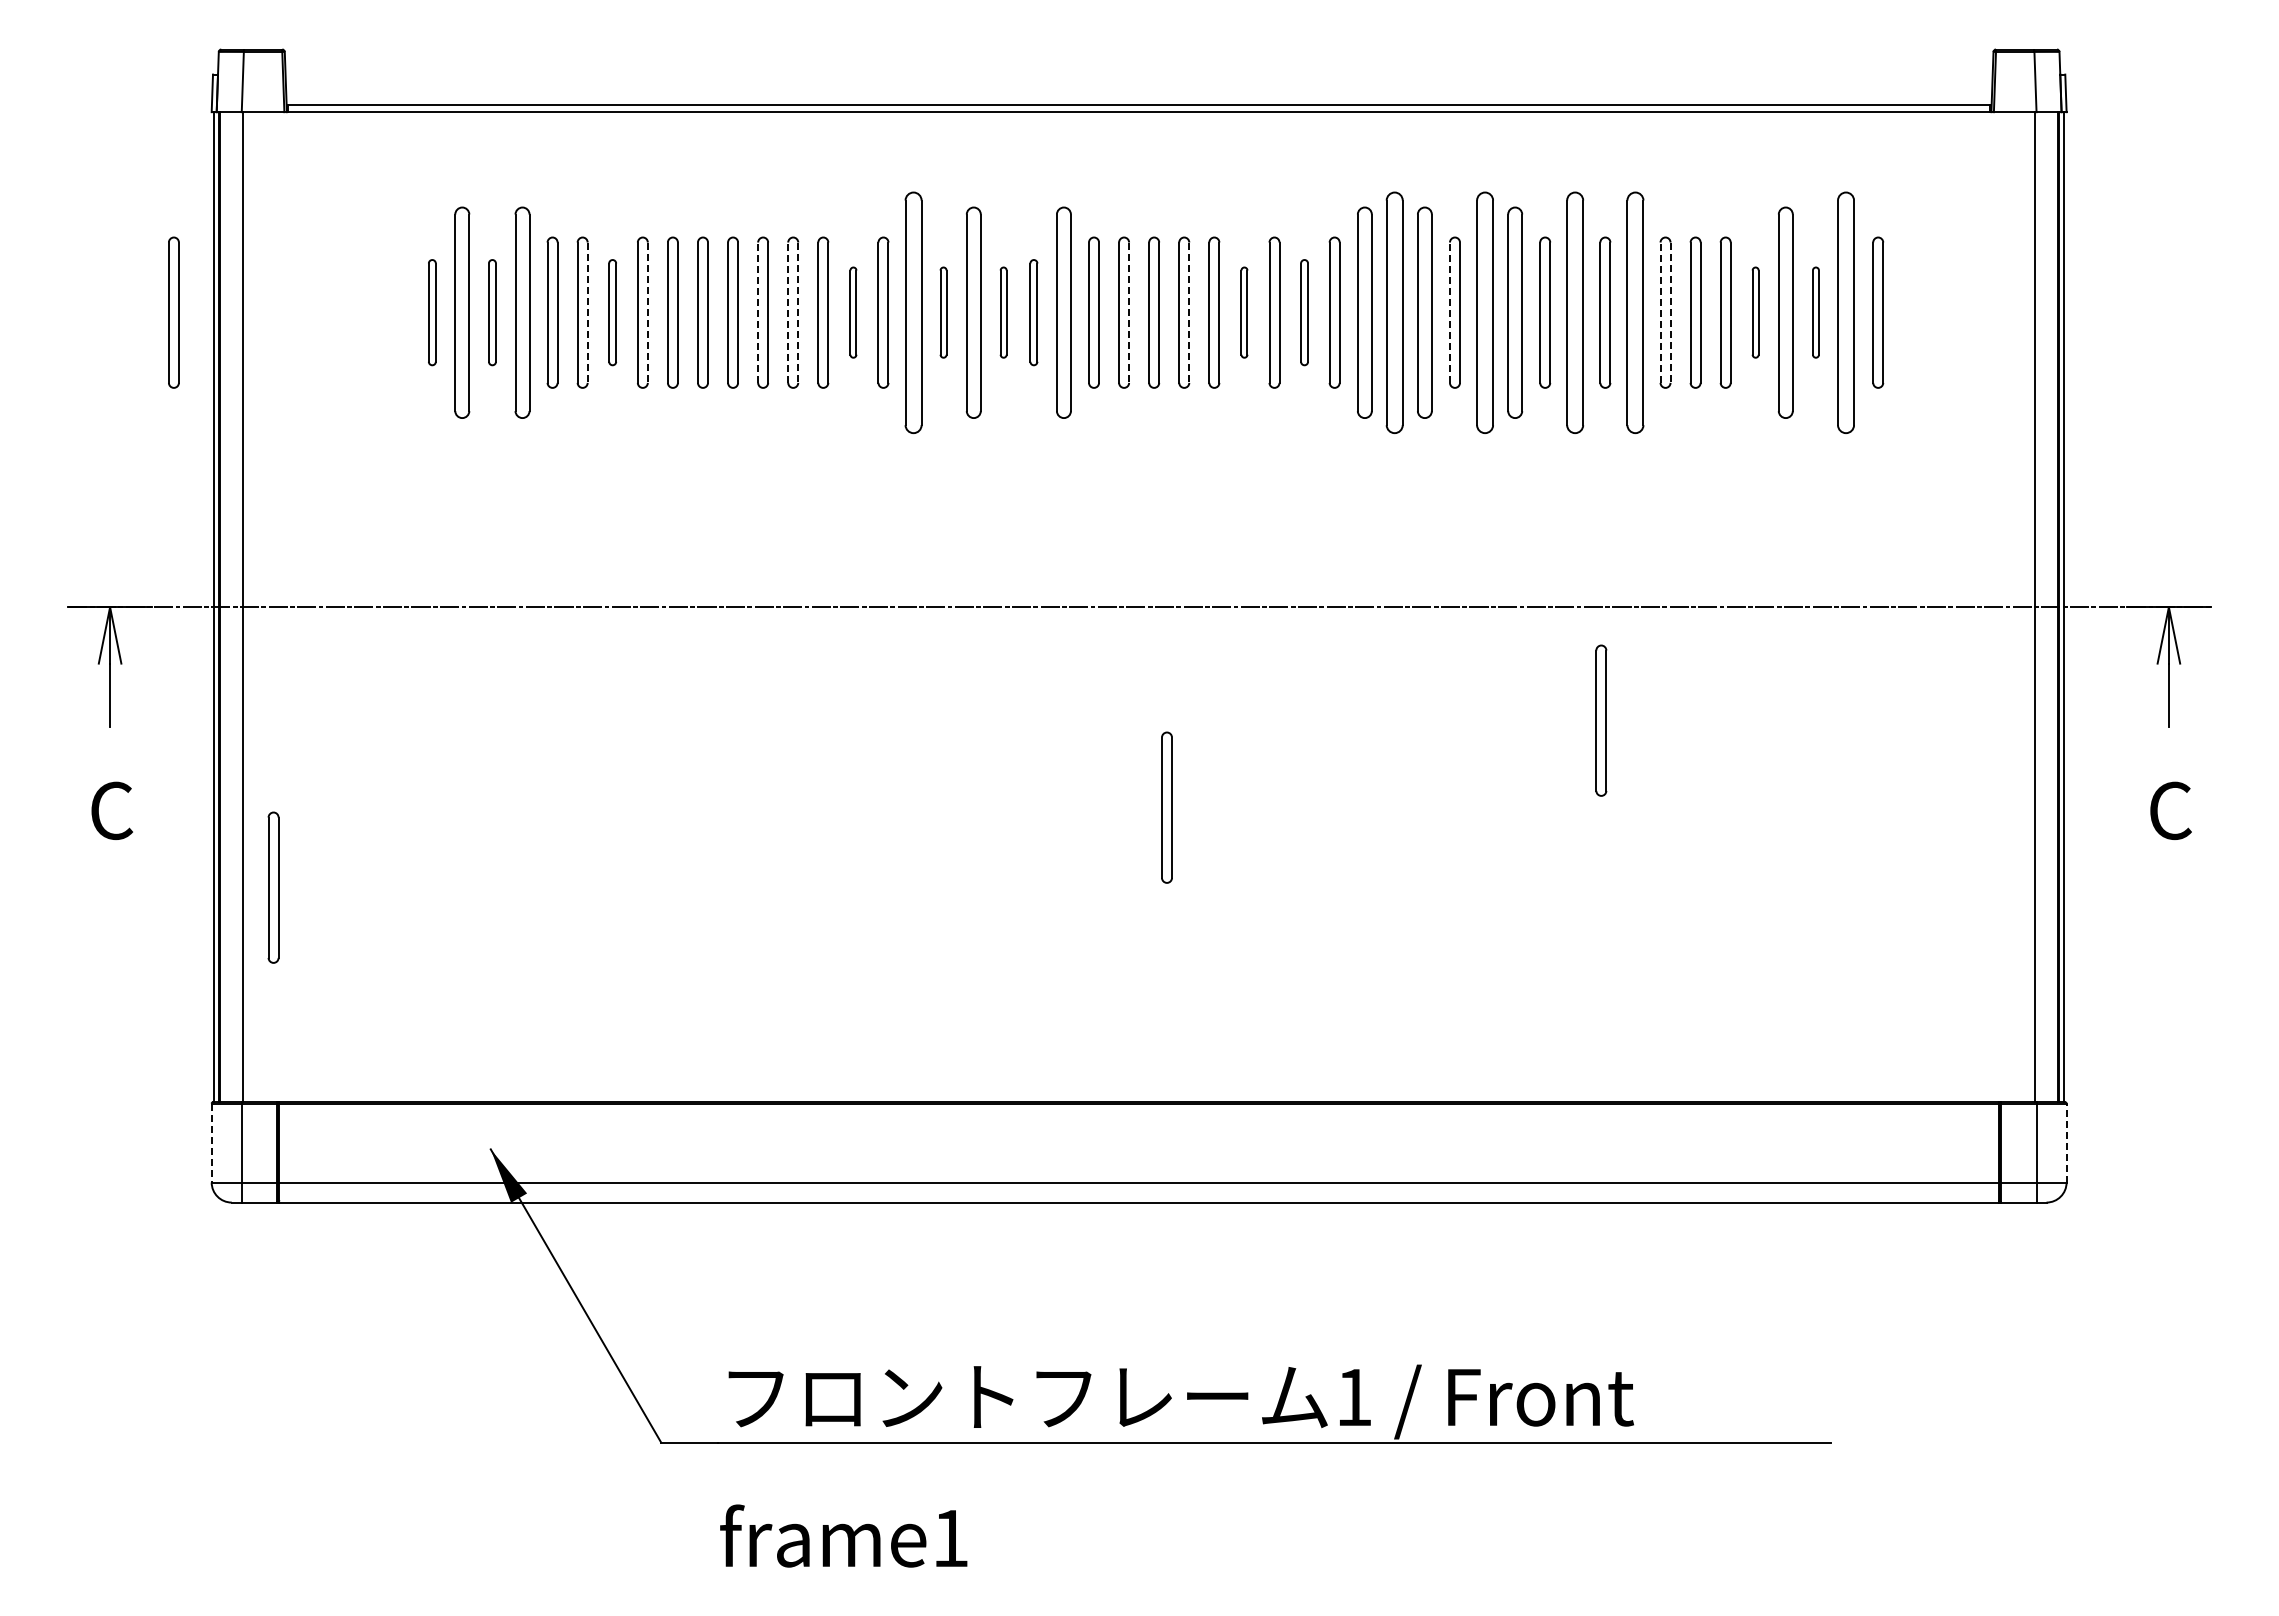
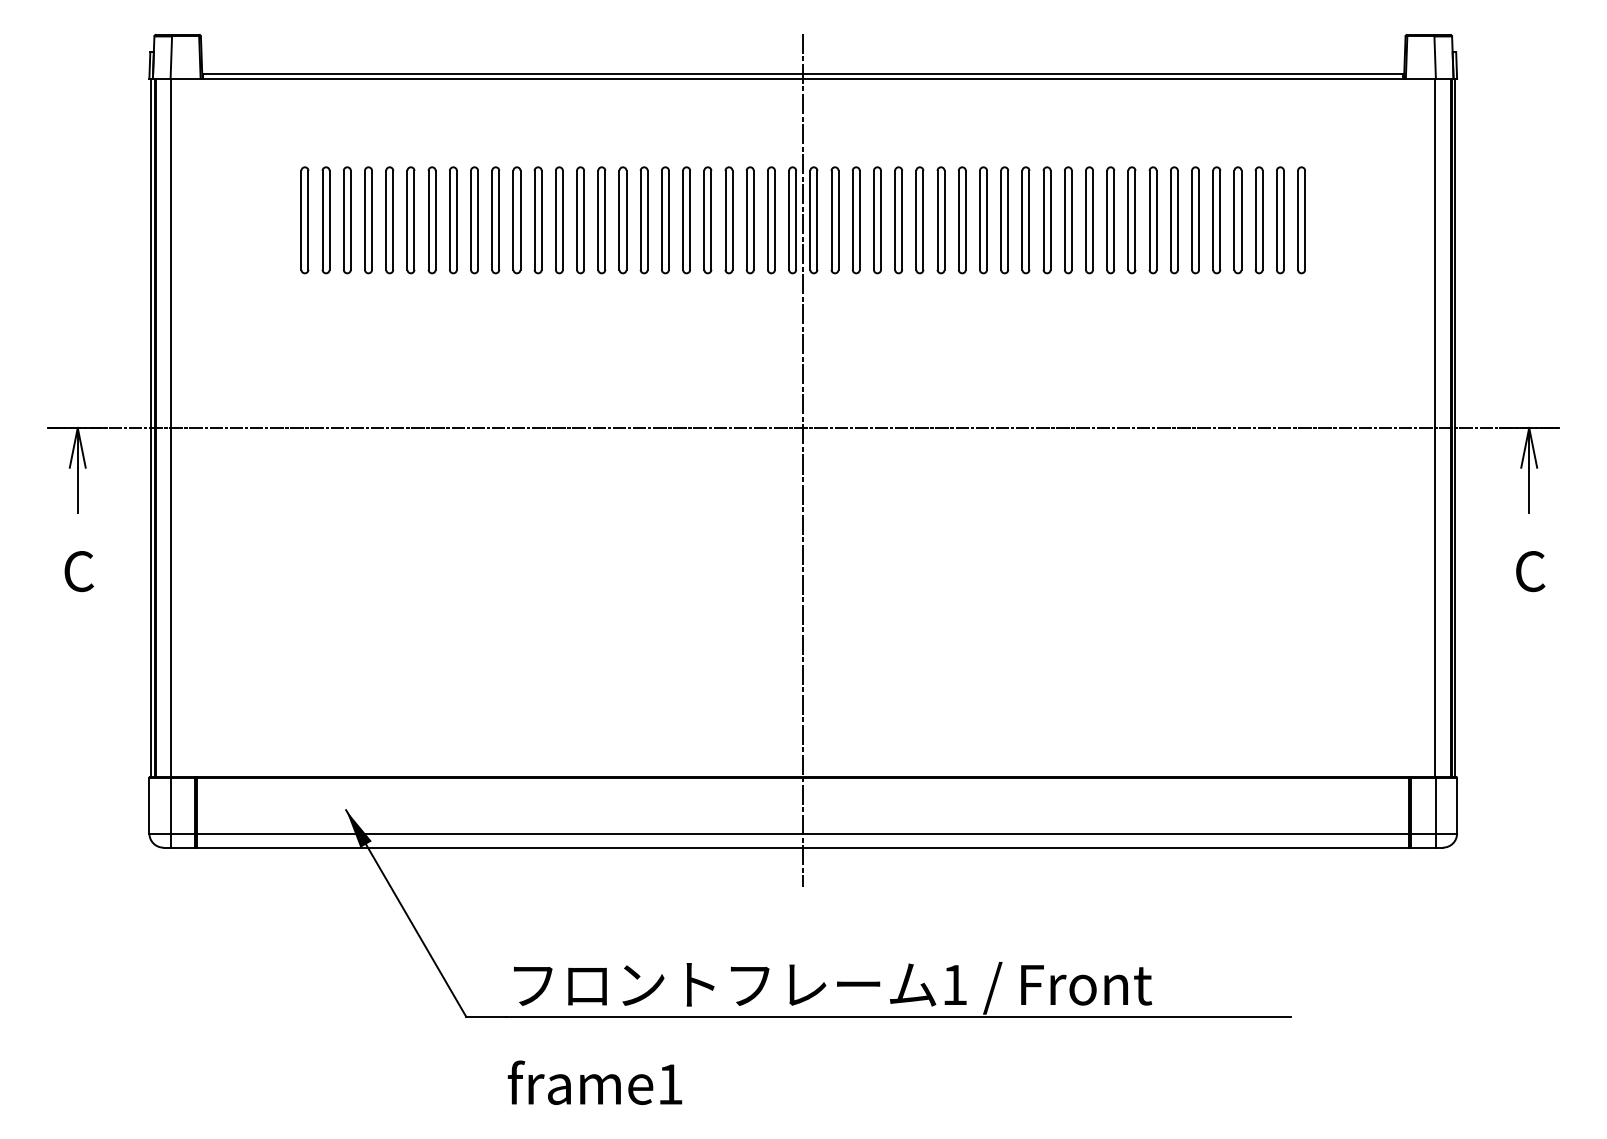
part: (173, 312) -> (122, 220), removed
part: (432, 312) -> (305, 220), size x1.43
part: (462, 312) -> (326, 220), size x0.71
part: (492, 312) -> (347, 220), size x1.43
part: (522, 312) -> (368, 220), size x0.71
part: (612, 312) -> (431, 220), size x1.43
line: (758, 312) -> (534, 220), dashed -> solid
line: (788, 312) -> (556, 220), dashed -> solid
part: (853, 312) -> (601, 220), size x1.67
part: (913, 312) -> (644, 220), size x0.62
part: (943, 312) -> (665, 220), size x1.67
part: (973, 312) -> (686, 220), size x0.71
part: (1003, 312) -> (707, 220), size x1.67
part: (1033, 312) -> (728, 220), size x1.43
part: (1063, 312) -> (749, 220), size x0.71
part: (1244, 312) -> (877, 220), size x1.67
part: (1304, 312) -> (919, 220), size x1.43
part: (1364, 312) -> (962, 220), size x0.71
part: (1394, 312) -> (983, 220), size x0.62
part: (1424, 312) -> (1004, 220), size x0.71
line: (1449, 312) -> (1022, 220), dashed -> solid
part: (1484, 312) -> (1046, 220), size x0.62
part: (1514, 312) -> (1067, 220), size x0.71
part: (1575, 312) -> (1110, 220), size x0.62
part: (1635, 312) -> (1153, 220), size x0.62
line: (1660, 312) -> (1170, 220), dashed -> solid
part: (1755, 312) -> (1237, 220), size x1.67
part: (1785, 312) -> (1258, 220), size x0.71
part: (1815, 312) -> (1280, 220), size x1.67
part: (1845, 312) -> (1301, 220), size x0.62
part: (1878, 312) -> (1324, 220), removed
line: (587, 313) -> (414, 220), dashed -> solid
line: (647, 313) -> (456, 220), dashed -> solid
line: (798, 313) -> (563, 220), dashed -> solid
line: (1129, 313) -> (796, 220), dashed -> solid
line: (1189, 313) -> (838, 220), dashed -> solid
line: (1670, 313) -> (1177, 220), dashed -> solid
line: (1139, 653) -> (803, 460), added
part: (1601, 720) -> (1129, 507), removed
part: (1166, 807) -> (822, 569), removed
part: (273, 887) -> (192, 625), removed
line: (2066, 1142) -> (1457, 805), dashed -> solid
line: (211, 1143) -> (149, 806), dashed -> solid

